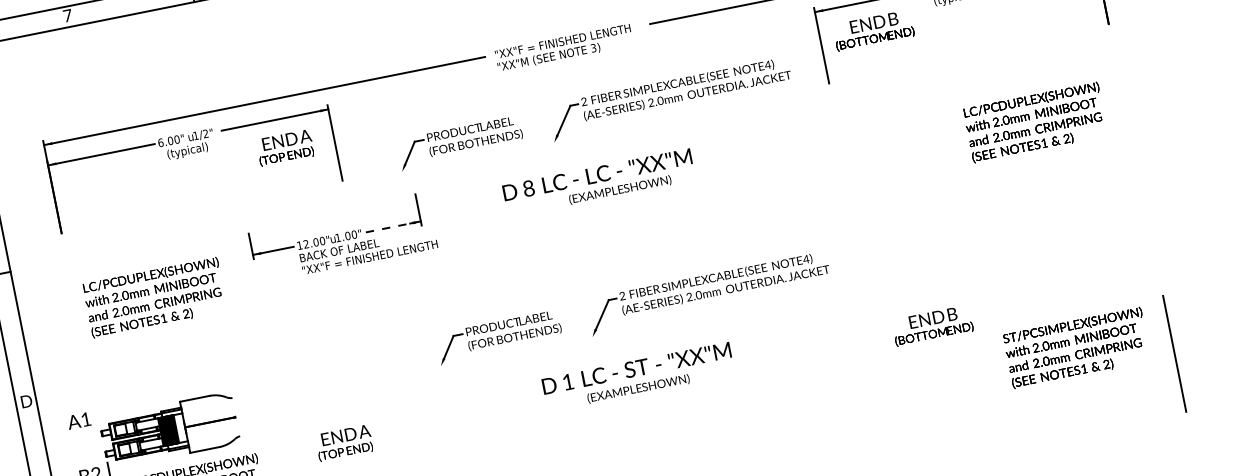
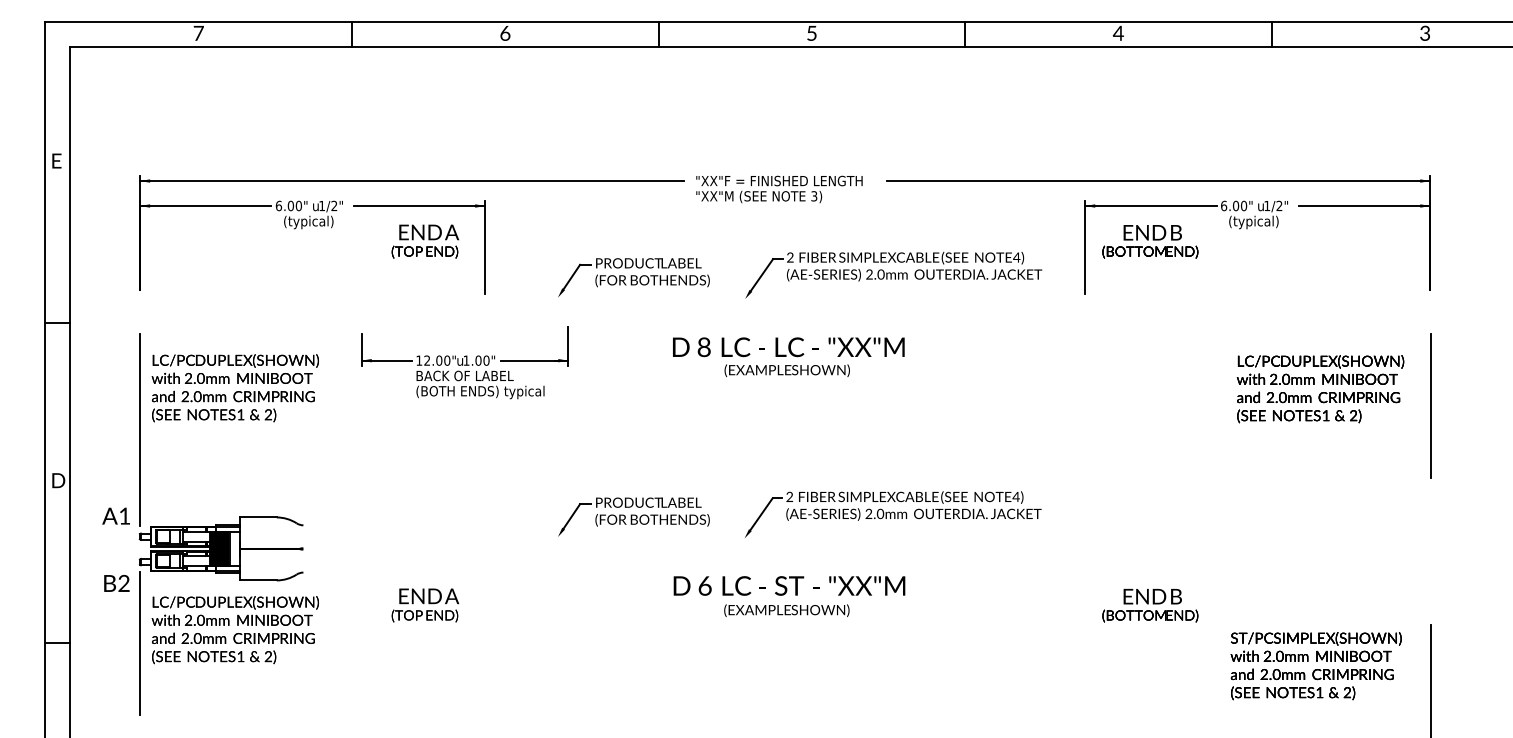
line: (1127, 118) -> (1430, 405), added
text: (619, 189) -> (786, 370), moved
line: (390, 227) -> (531, 360), dashed -> solid
text: (370, 258) -> (499, 392), "XX"F = FINISHED LENGTH -> (BOTH ENDS) typical
line: (83, 346) -> (139, 429), added
text: (567, 381) -> (704, 585), 1 -> 6

